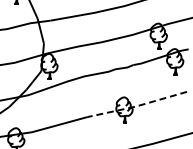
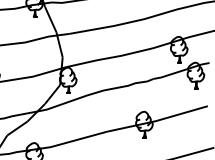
line: (137, 105) -> (157, 120), dashed -> solid

